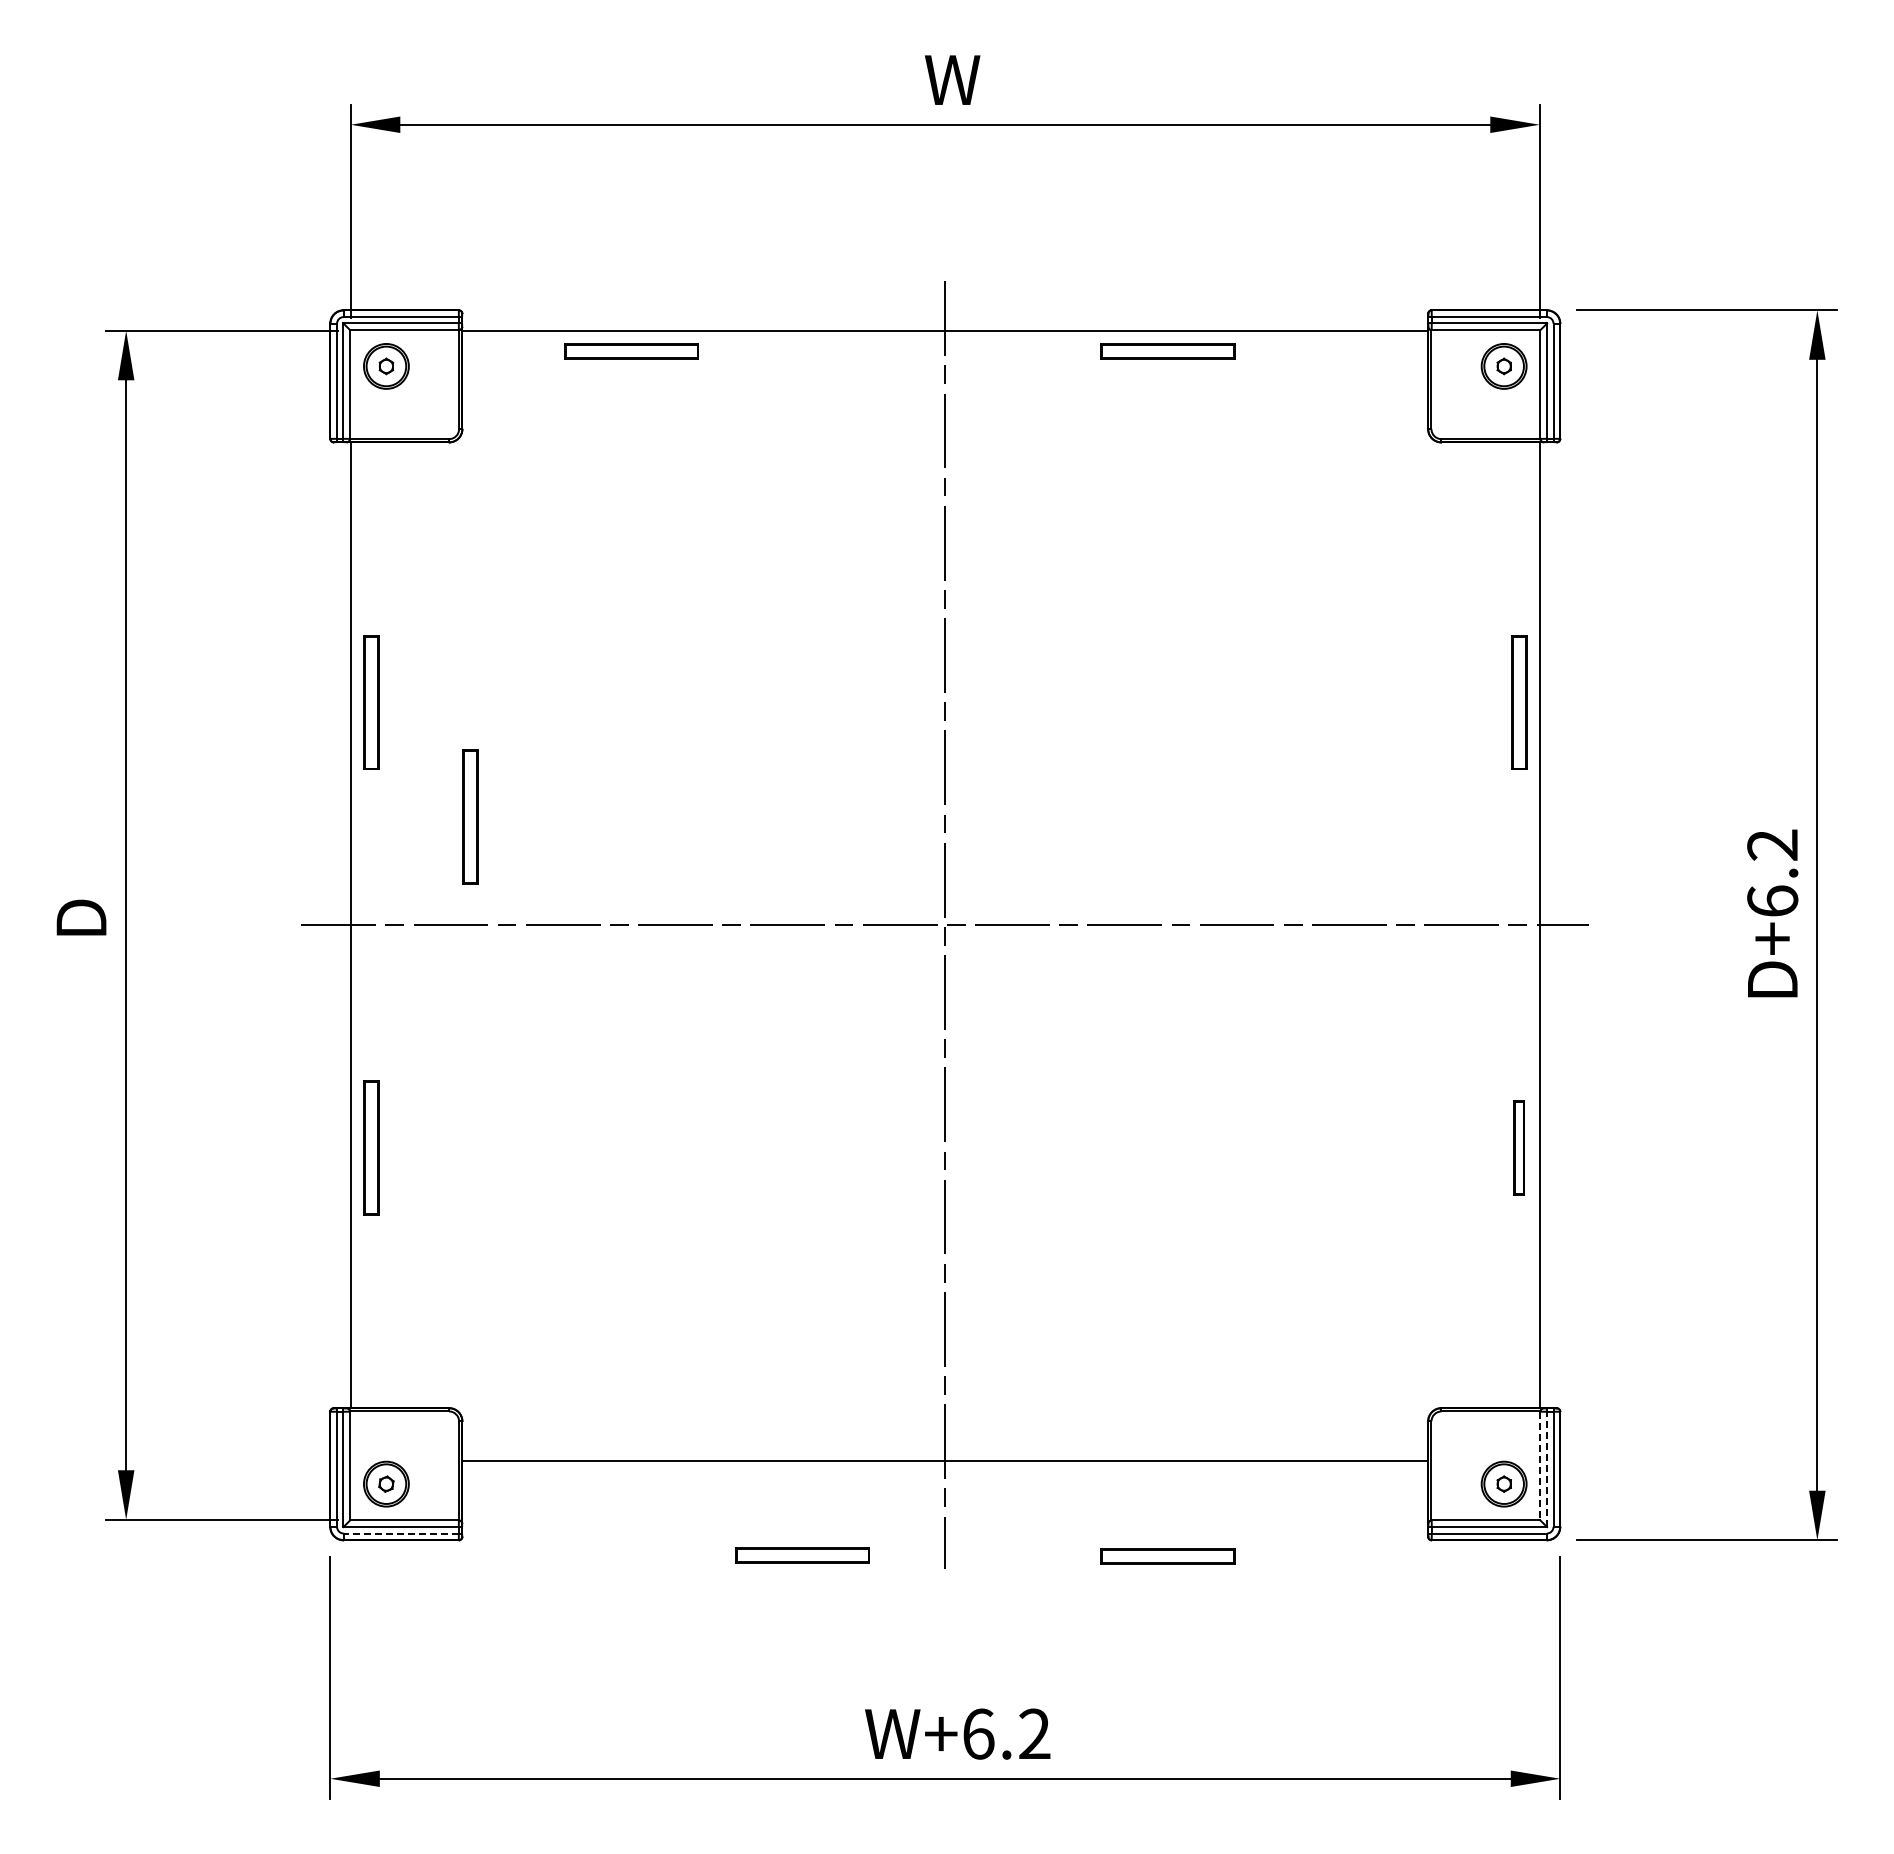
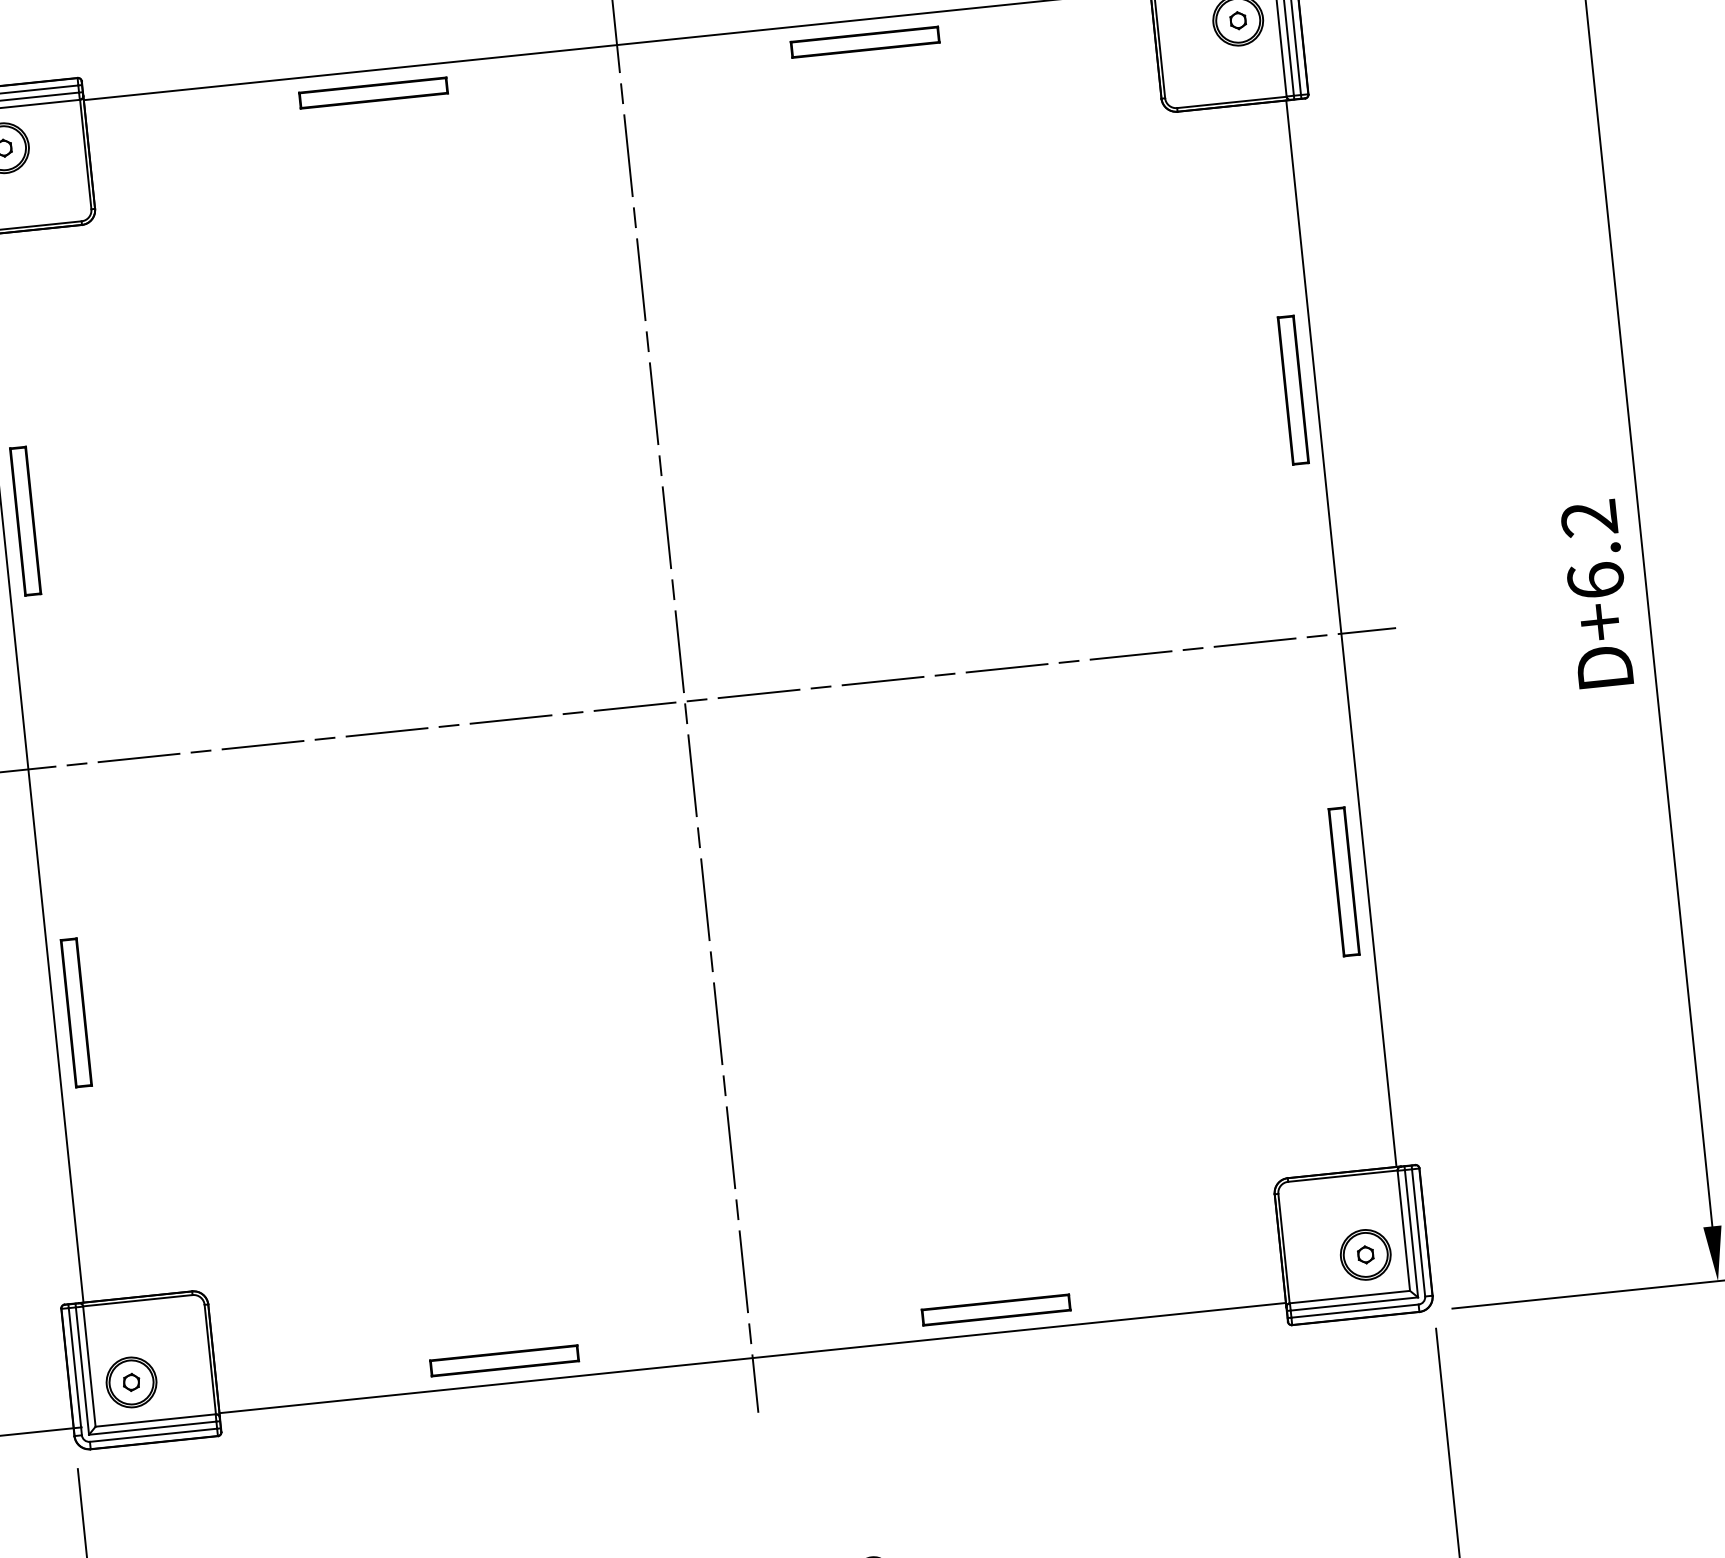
part: (631, 351) -> (373, 93), moved
part: (470, 816) -> (148, 635), removed
part: (1519, 1147) -> (1344, 881), size x1.43
line: (945, 1460) -> (752, 1357), moved
line: (1540, 1466) -> (1403, 1231), dashed -> solid
line: (1547, 1469) -> (1411, 1233), dashed -> solid
line: (401, 1533) -> (153, 1435), dashed -> solid
part: (802, 1555) -> (504, 1361), moved
part: (1167, 1556) -> (995, 1310), moved

